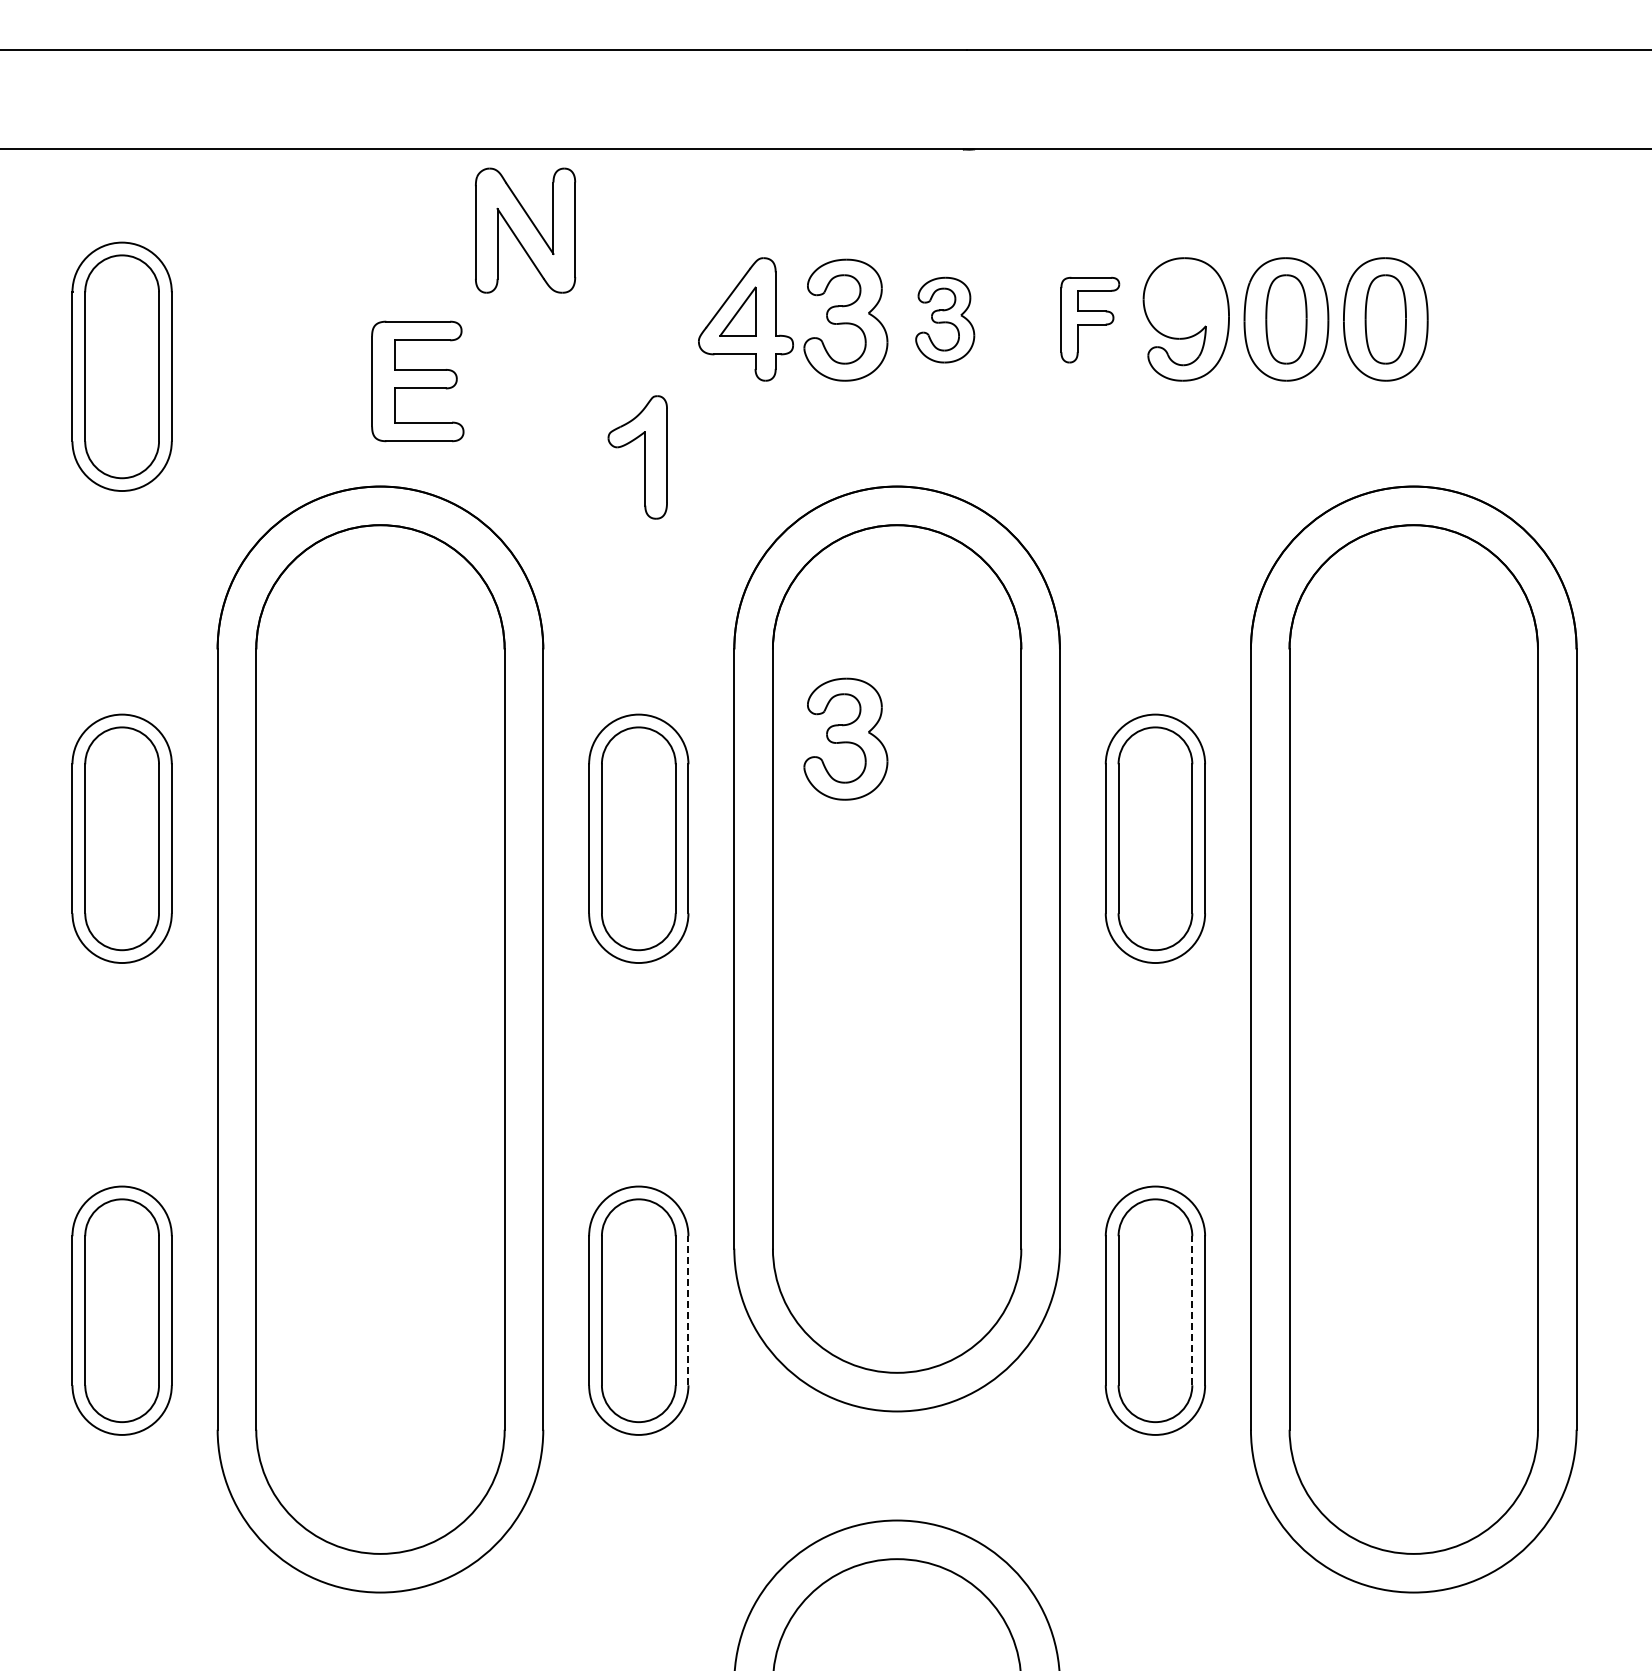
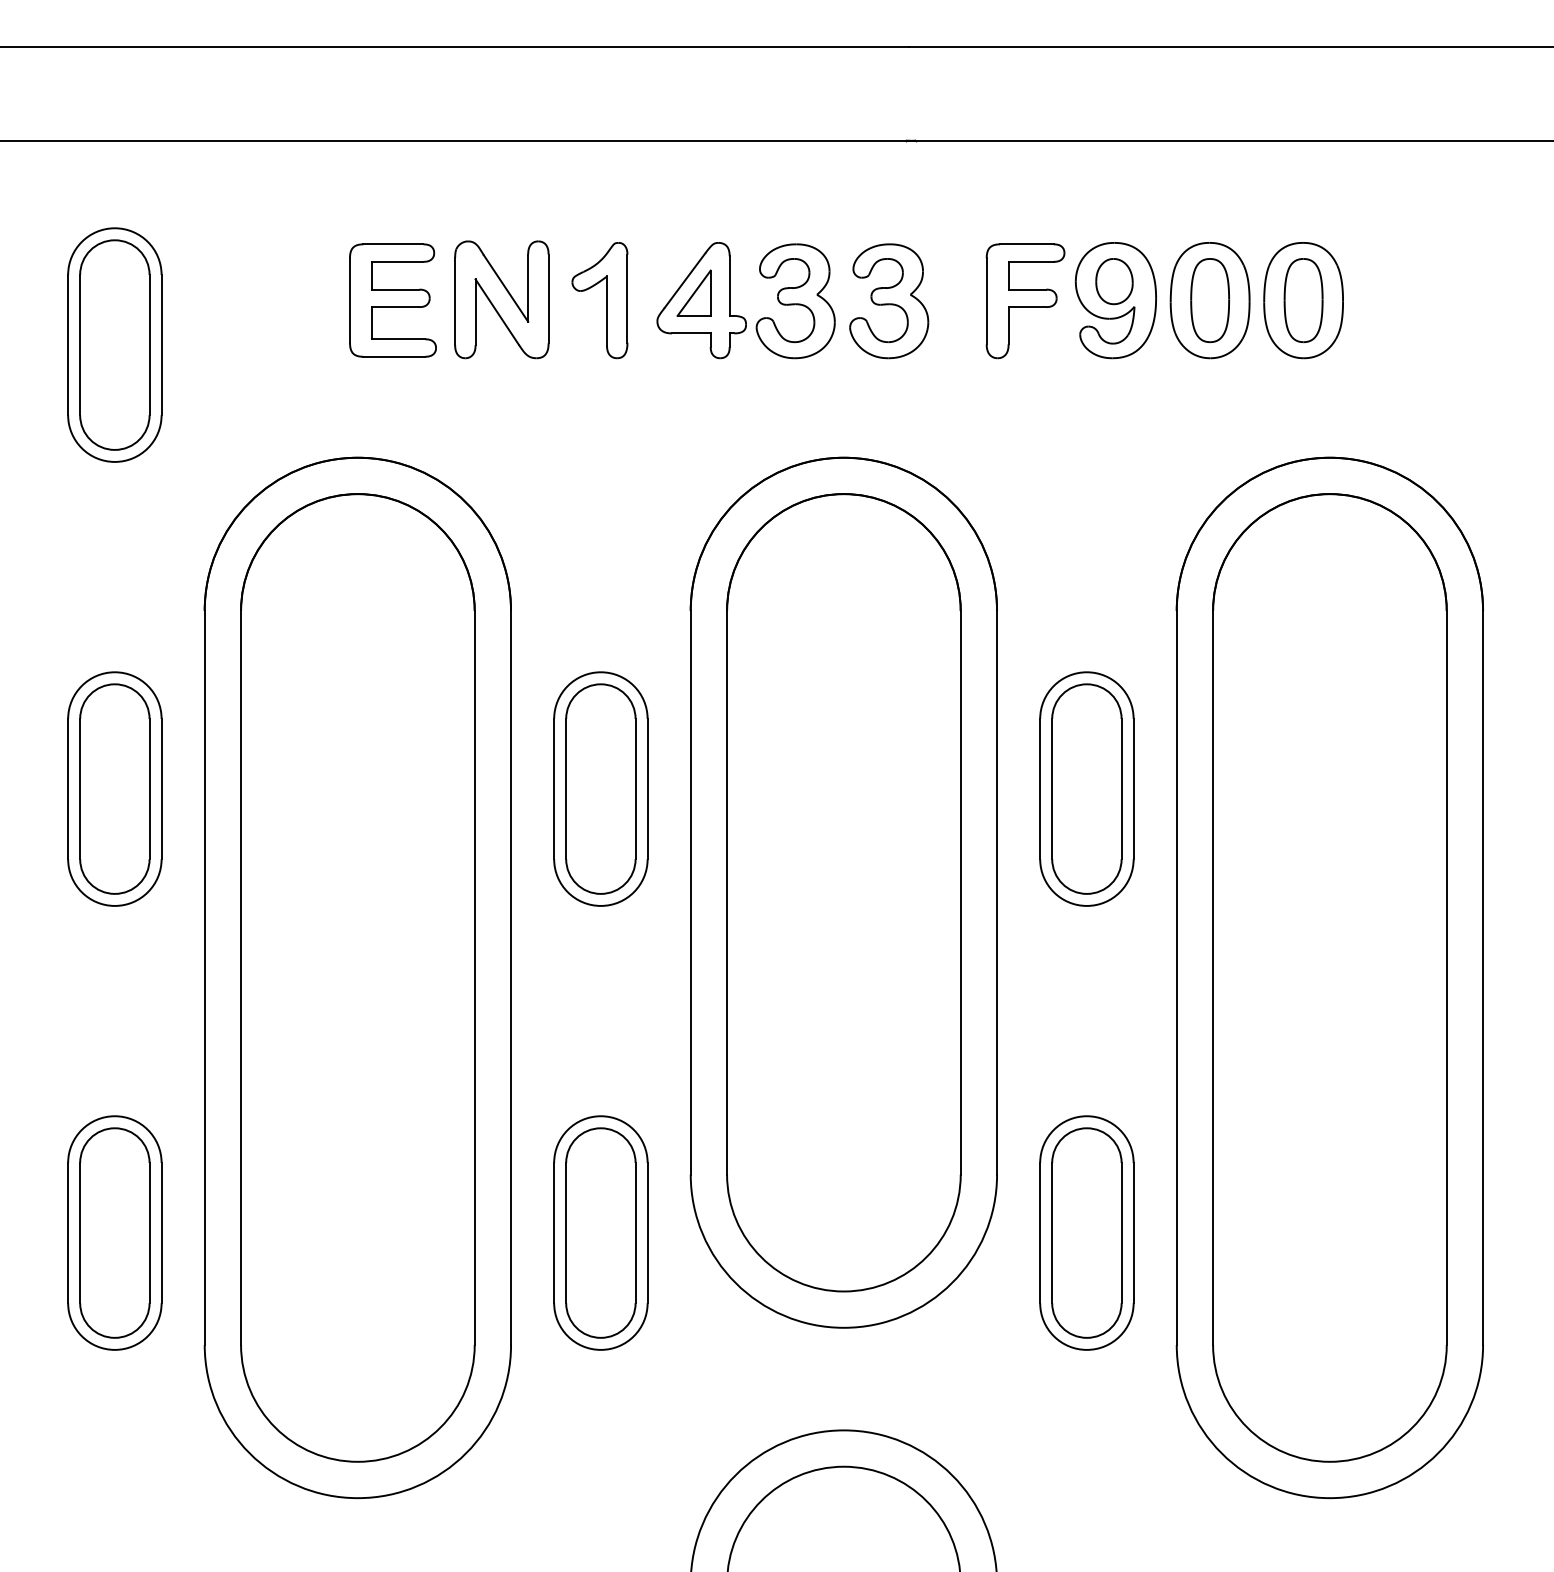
part: (525, 230) -> (501, 299), moved
part: (1184, 299) -> (1114, 281), added
part: (944, 319) -> (888, 300), size x1.43
part: (1090, 319) -> (1025, 300), size x1.43
part: (417, 381) -> (392, 300), moved
part: (644, 457) -> (606, 300), moved
part: (845, 738) -> (795, 694), removed
line: (688, 1310) -> (647, 1232), dashed -> solid
line: (1192, 1310) -> (1121, 1232), dashed -> solid

